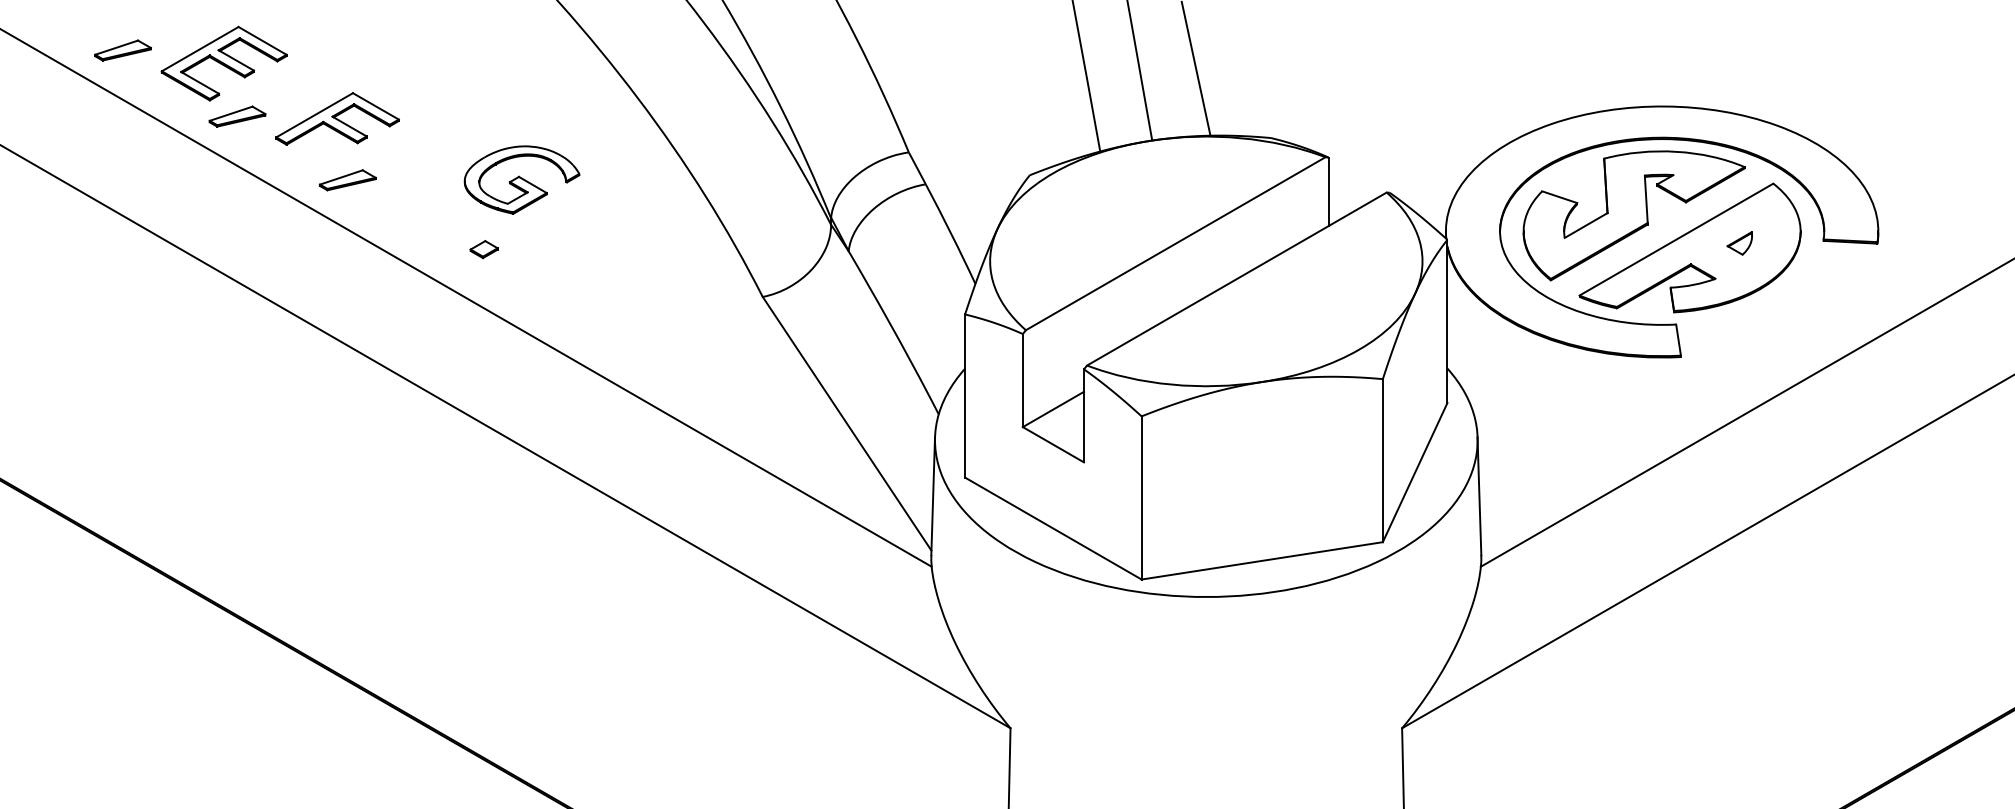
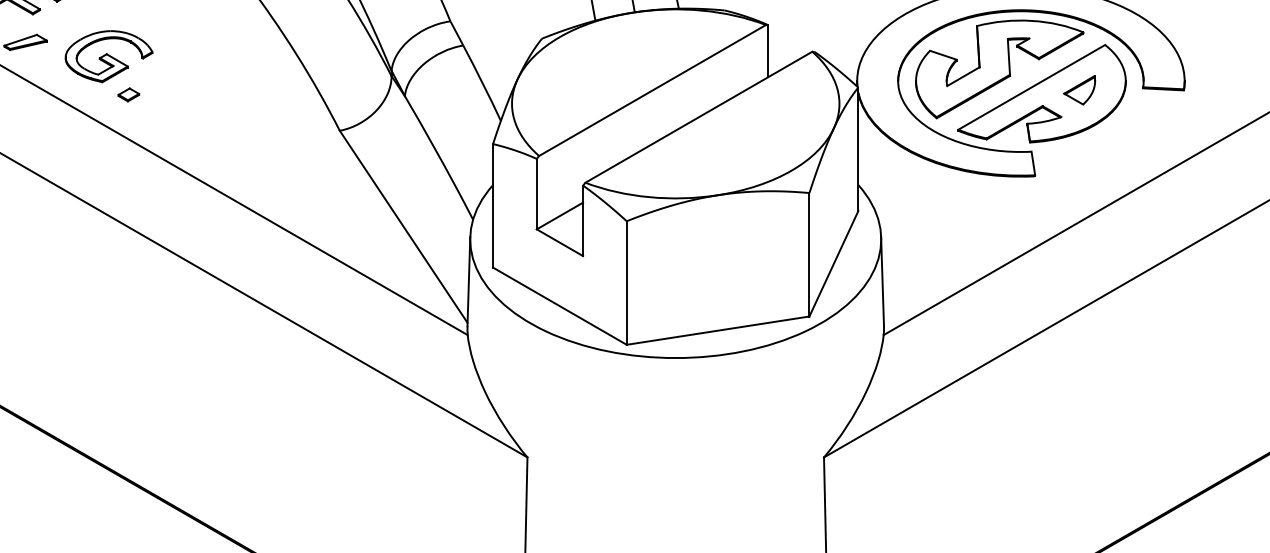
part: (521, 179) -> (108, 56), moved
part: (1739, 243) -> (1079, 90), size x1.67

